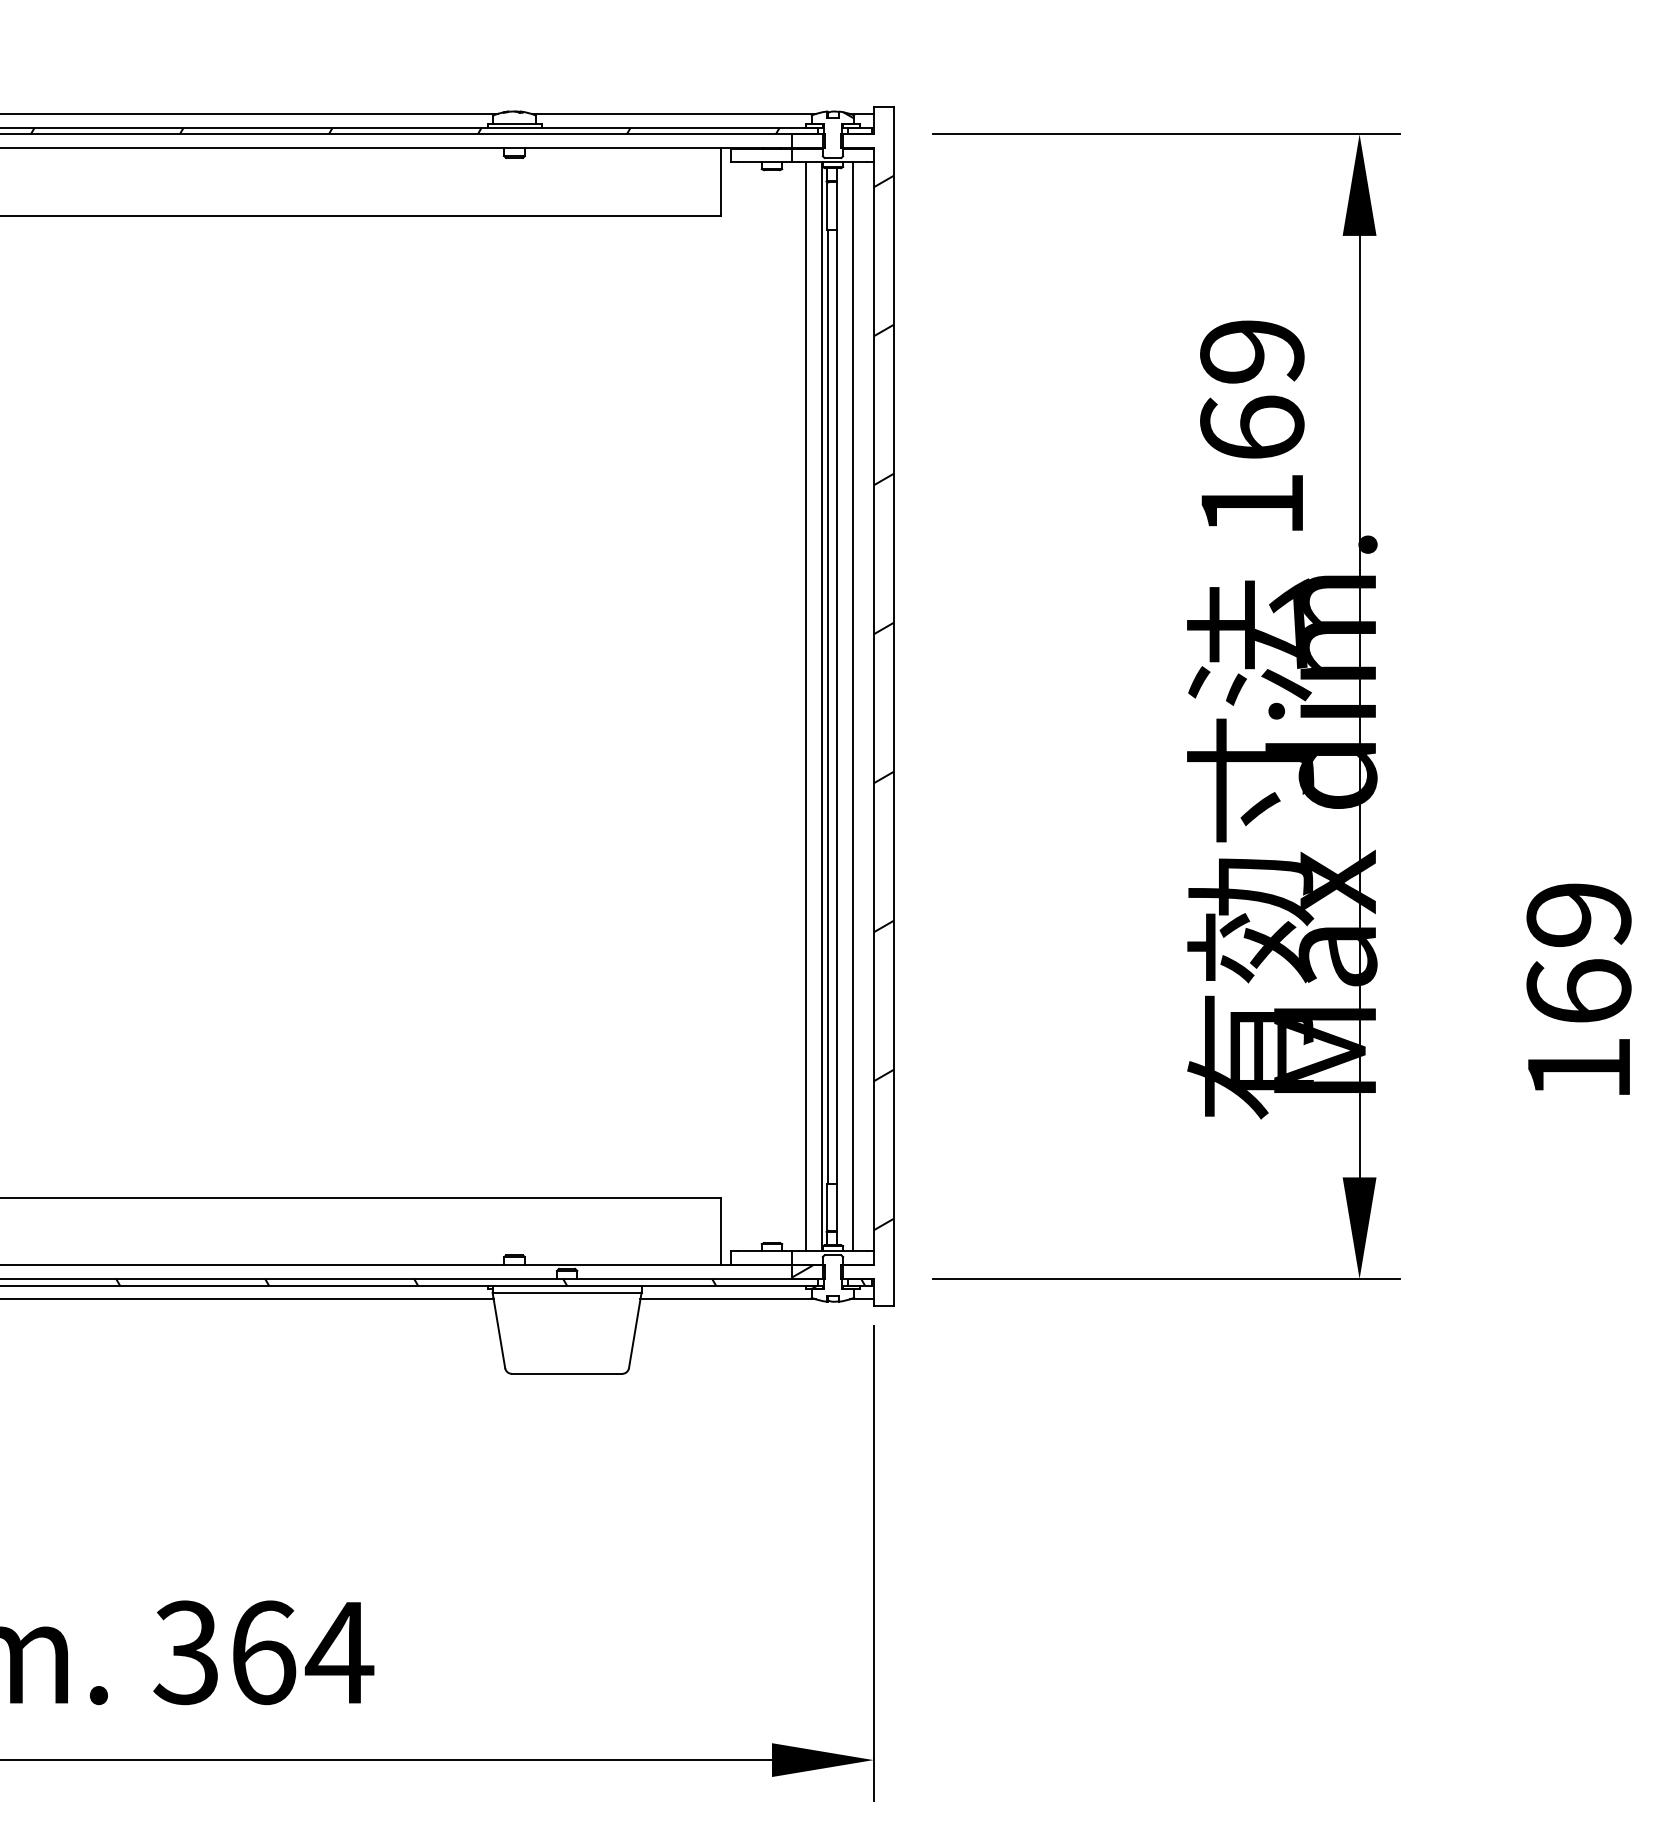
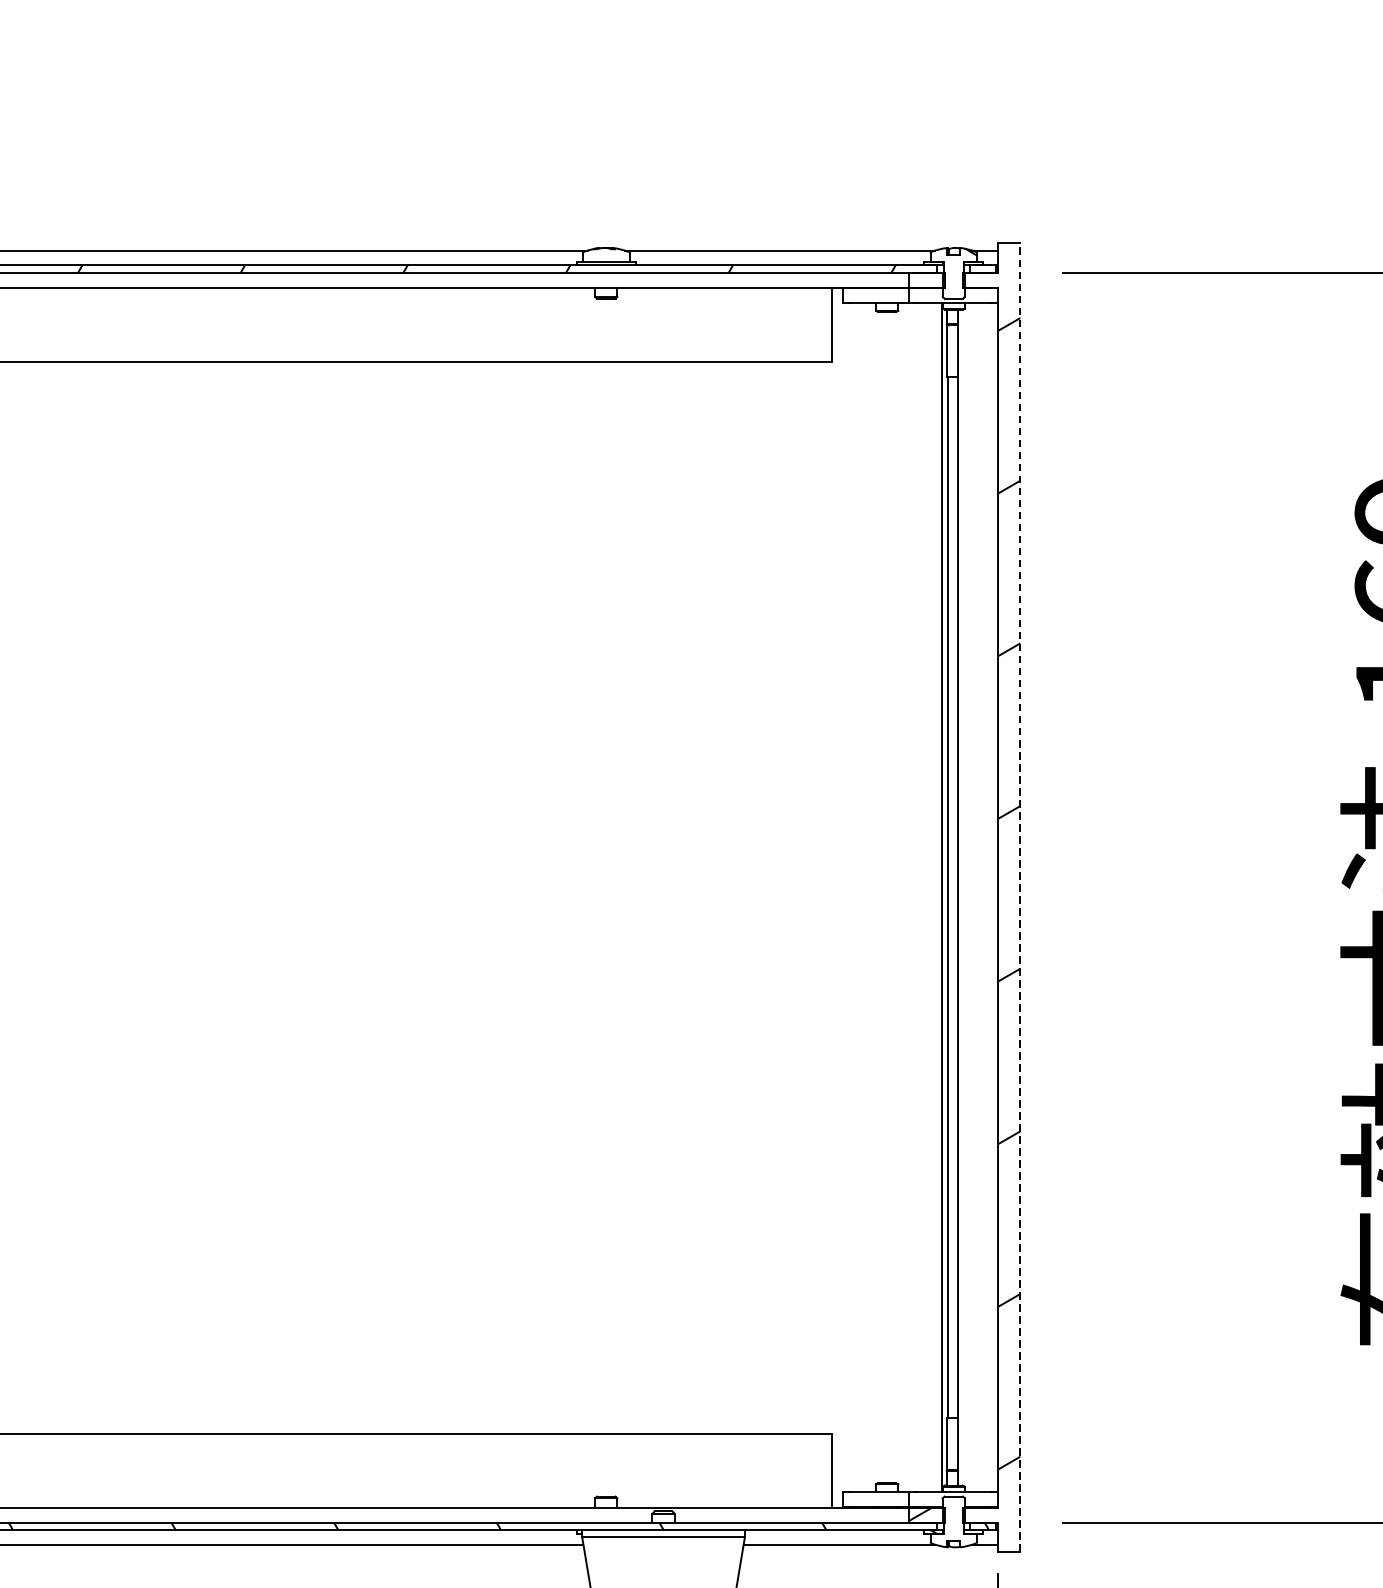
line: (805, 706) -> (923, 897), removed
line: (853, 706) -> (976, 897), removed
line: (893, 706) -> (1019, 897), solid -> dashed

